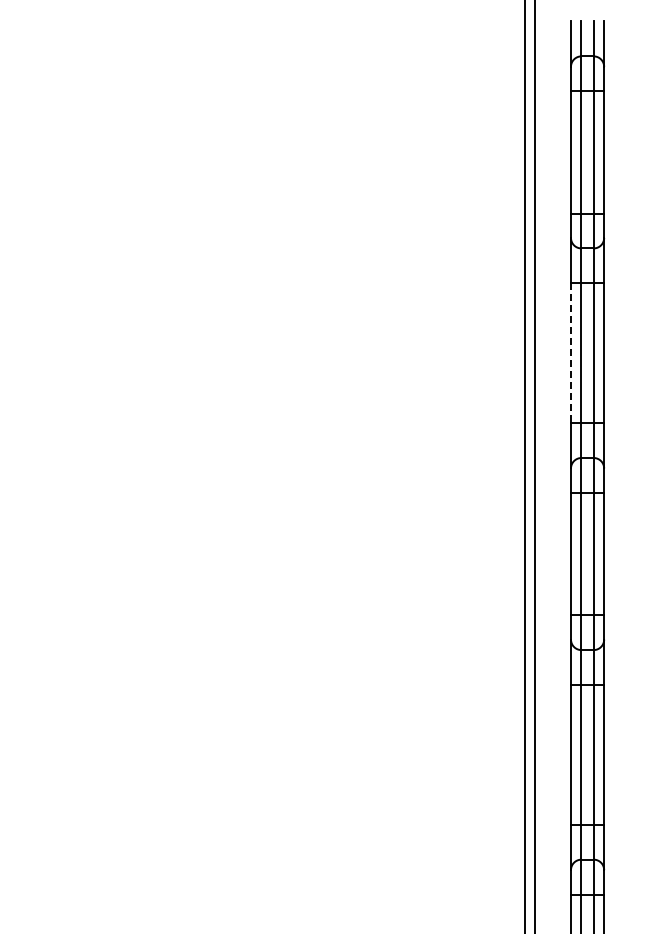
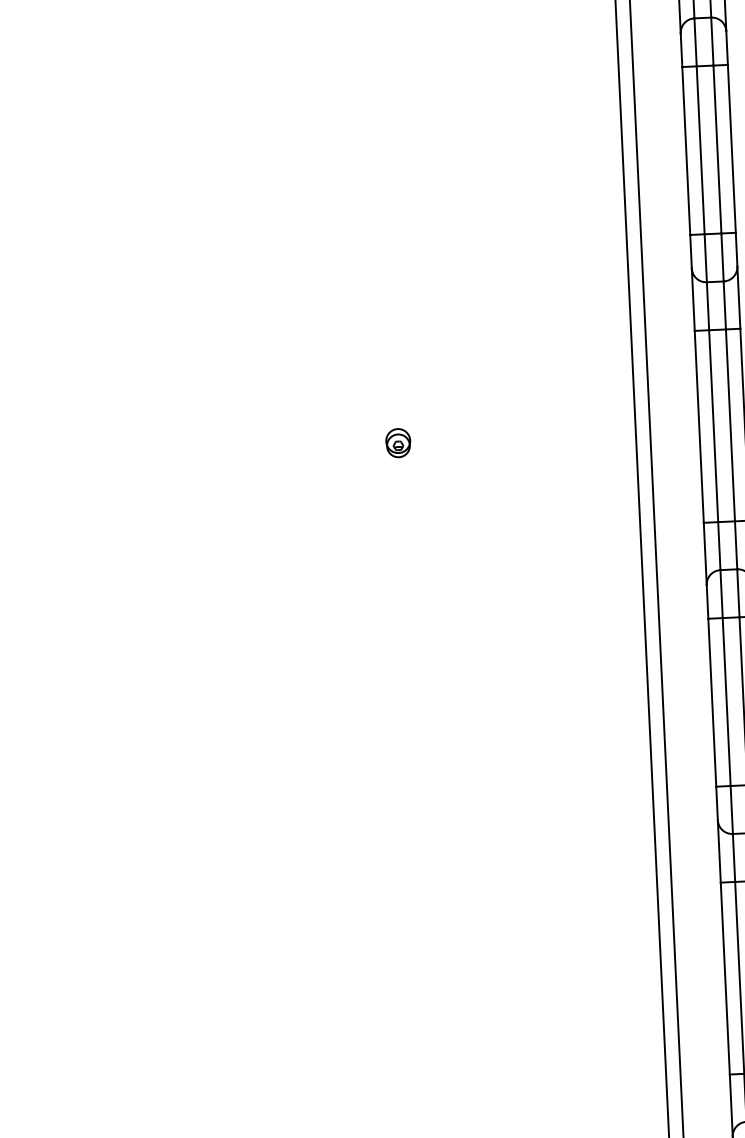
line: (570, 353) -> (698, 427), dashed -> solid
part: (351, 354) -> (397, 442), added

